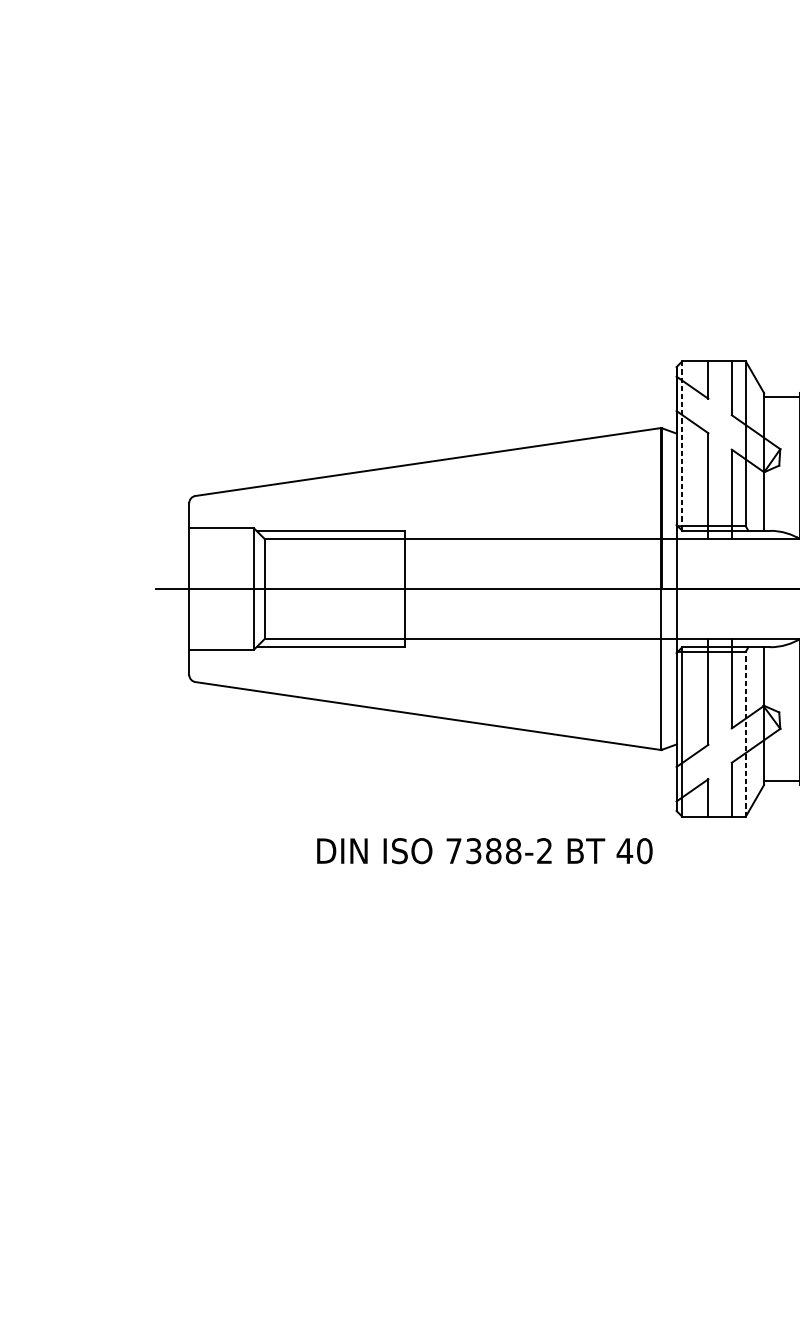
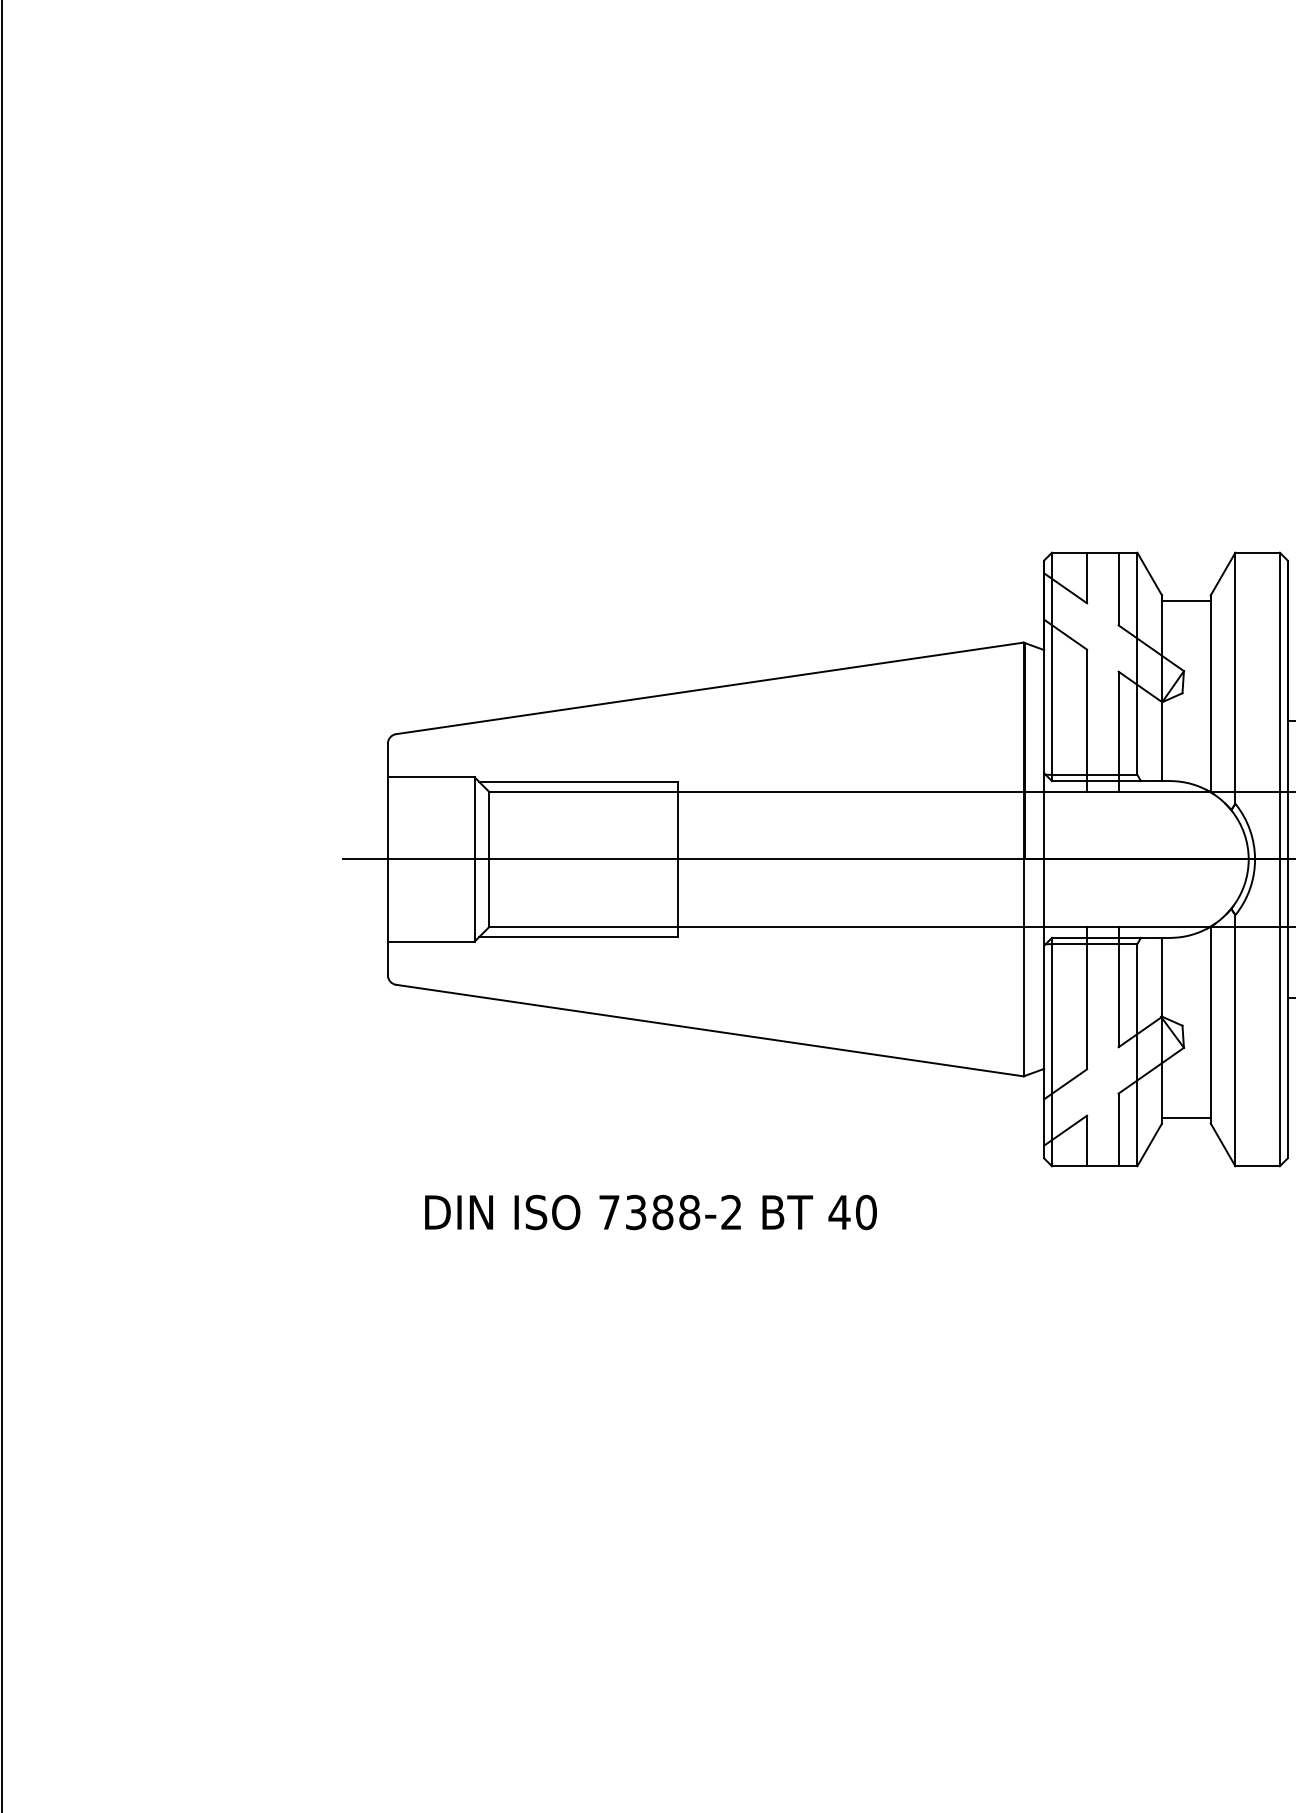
line: (682, 444) -> (1052, 664), dashed -> solid
line: (745, 733) -> (1137, 1054), dashed -> solid
text: (484, 851) -> (650, 1212), moved

